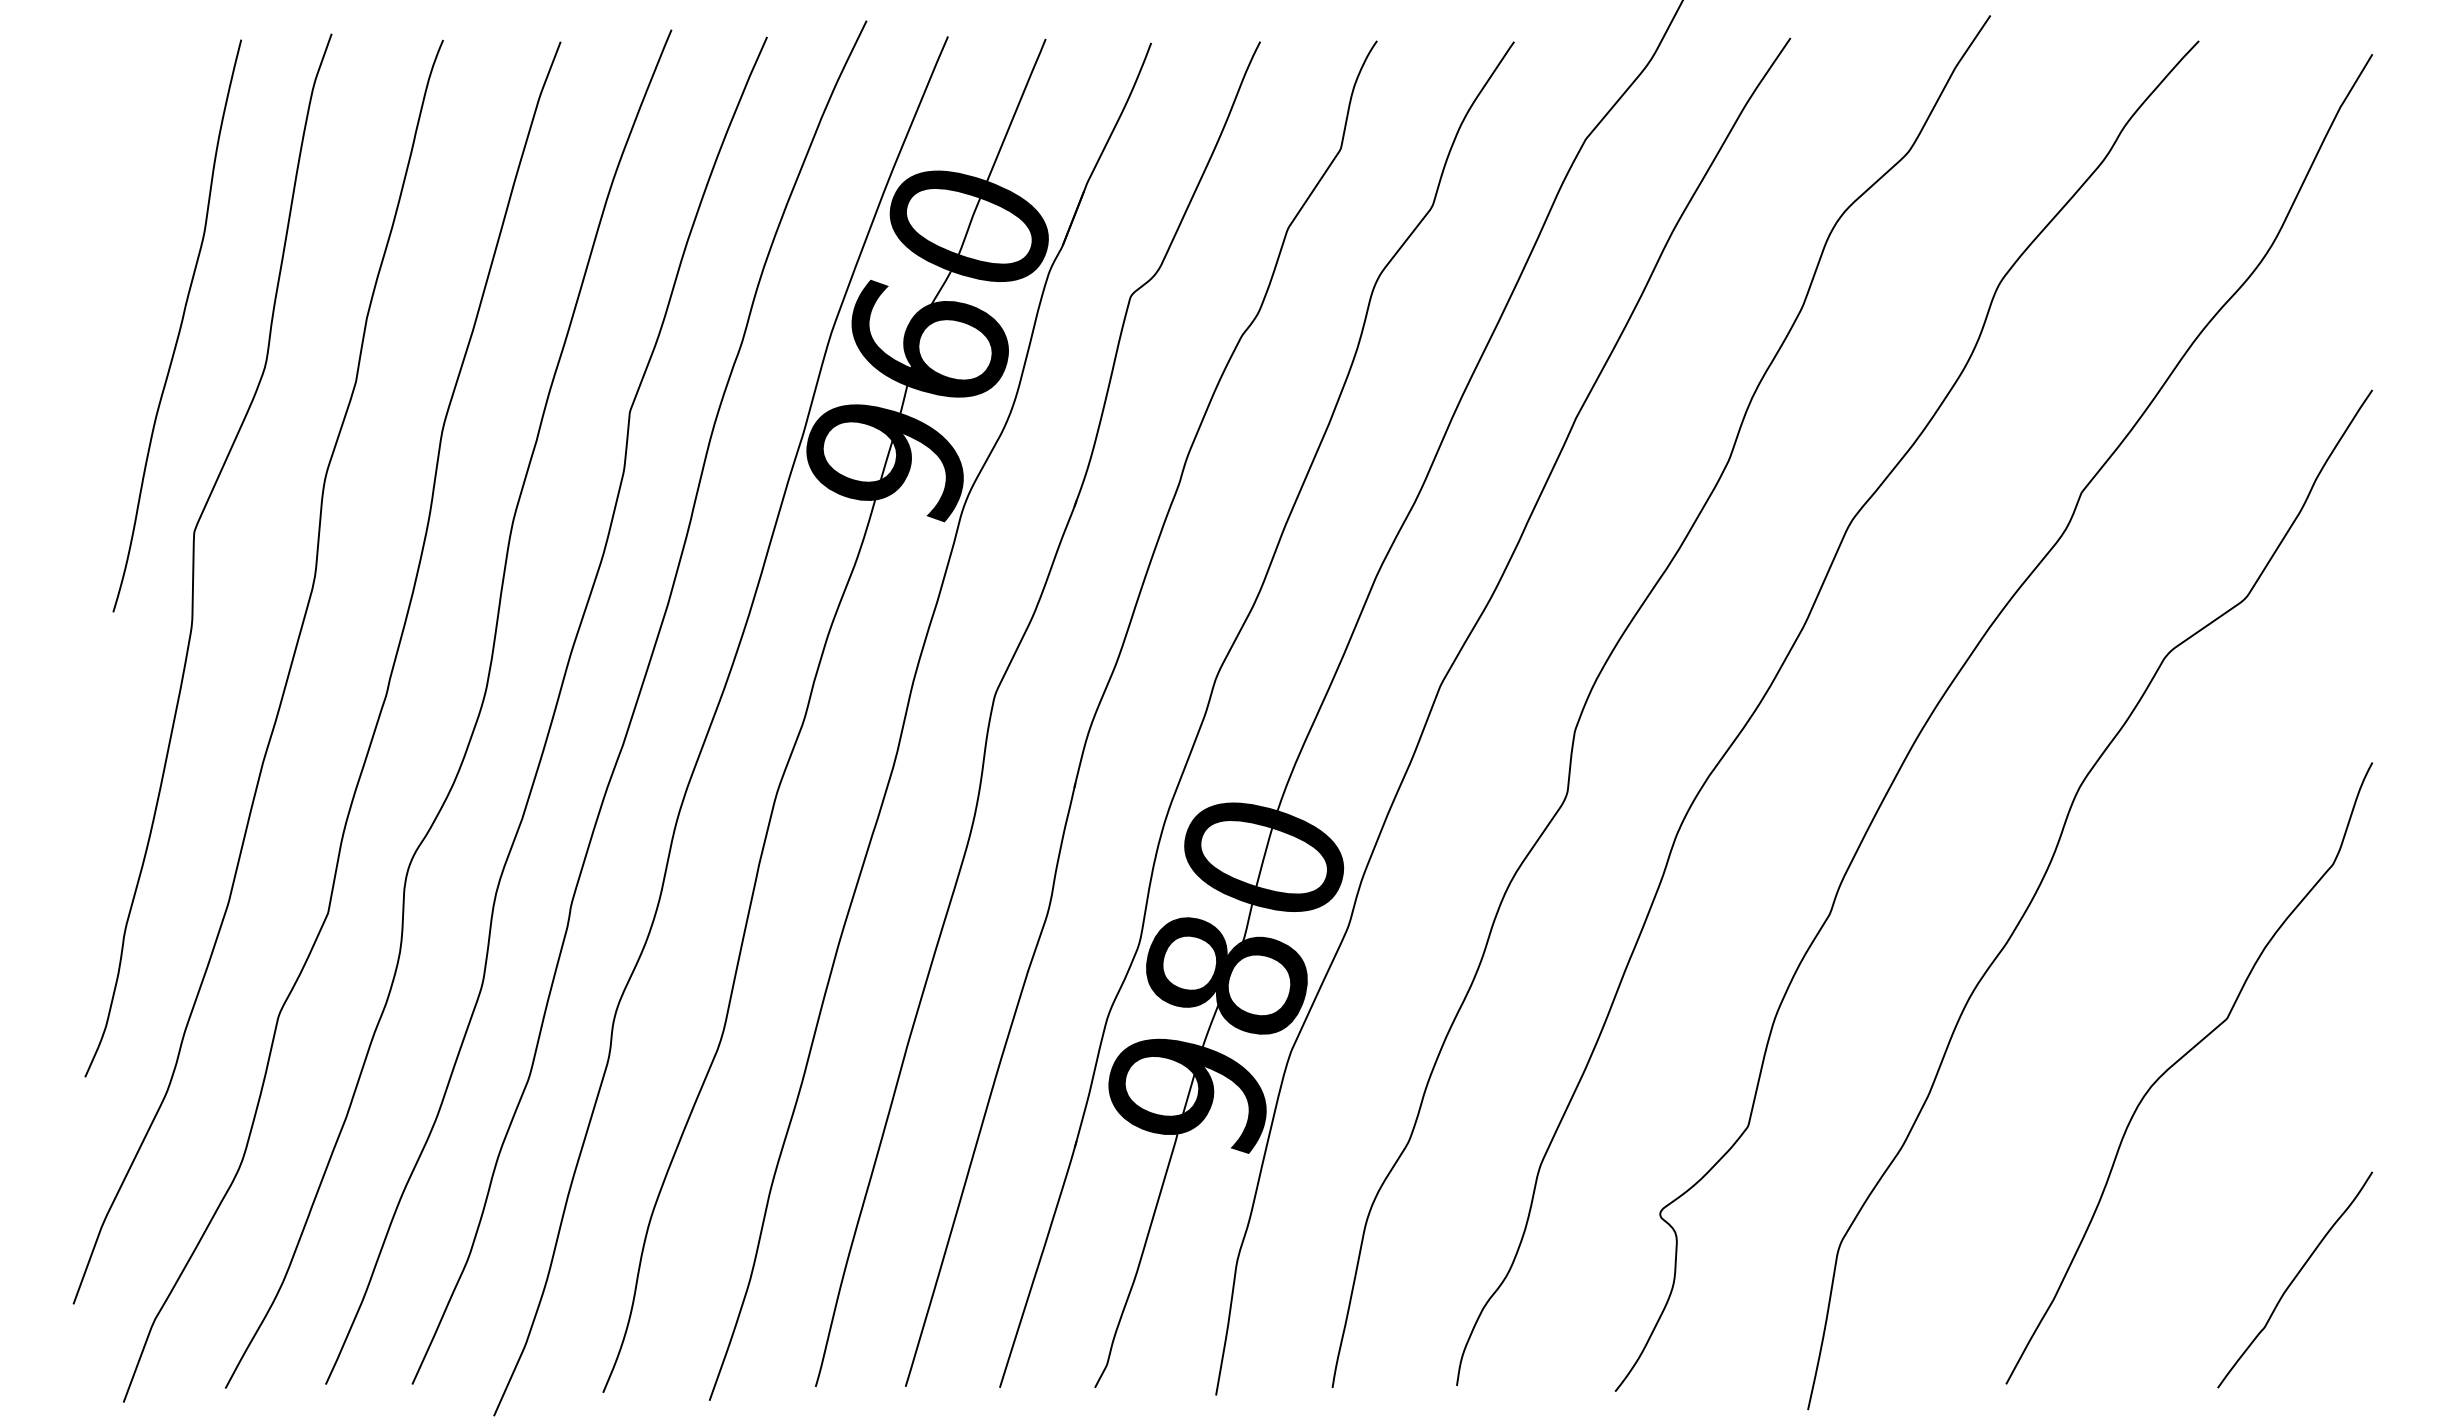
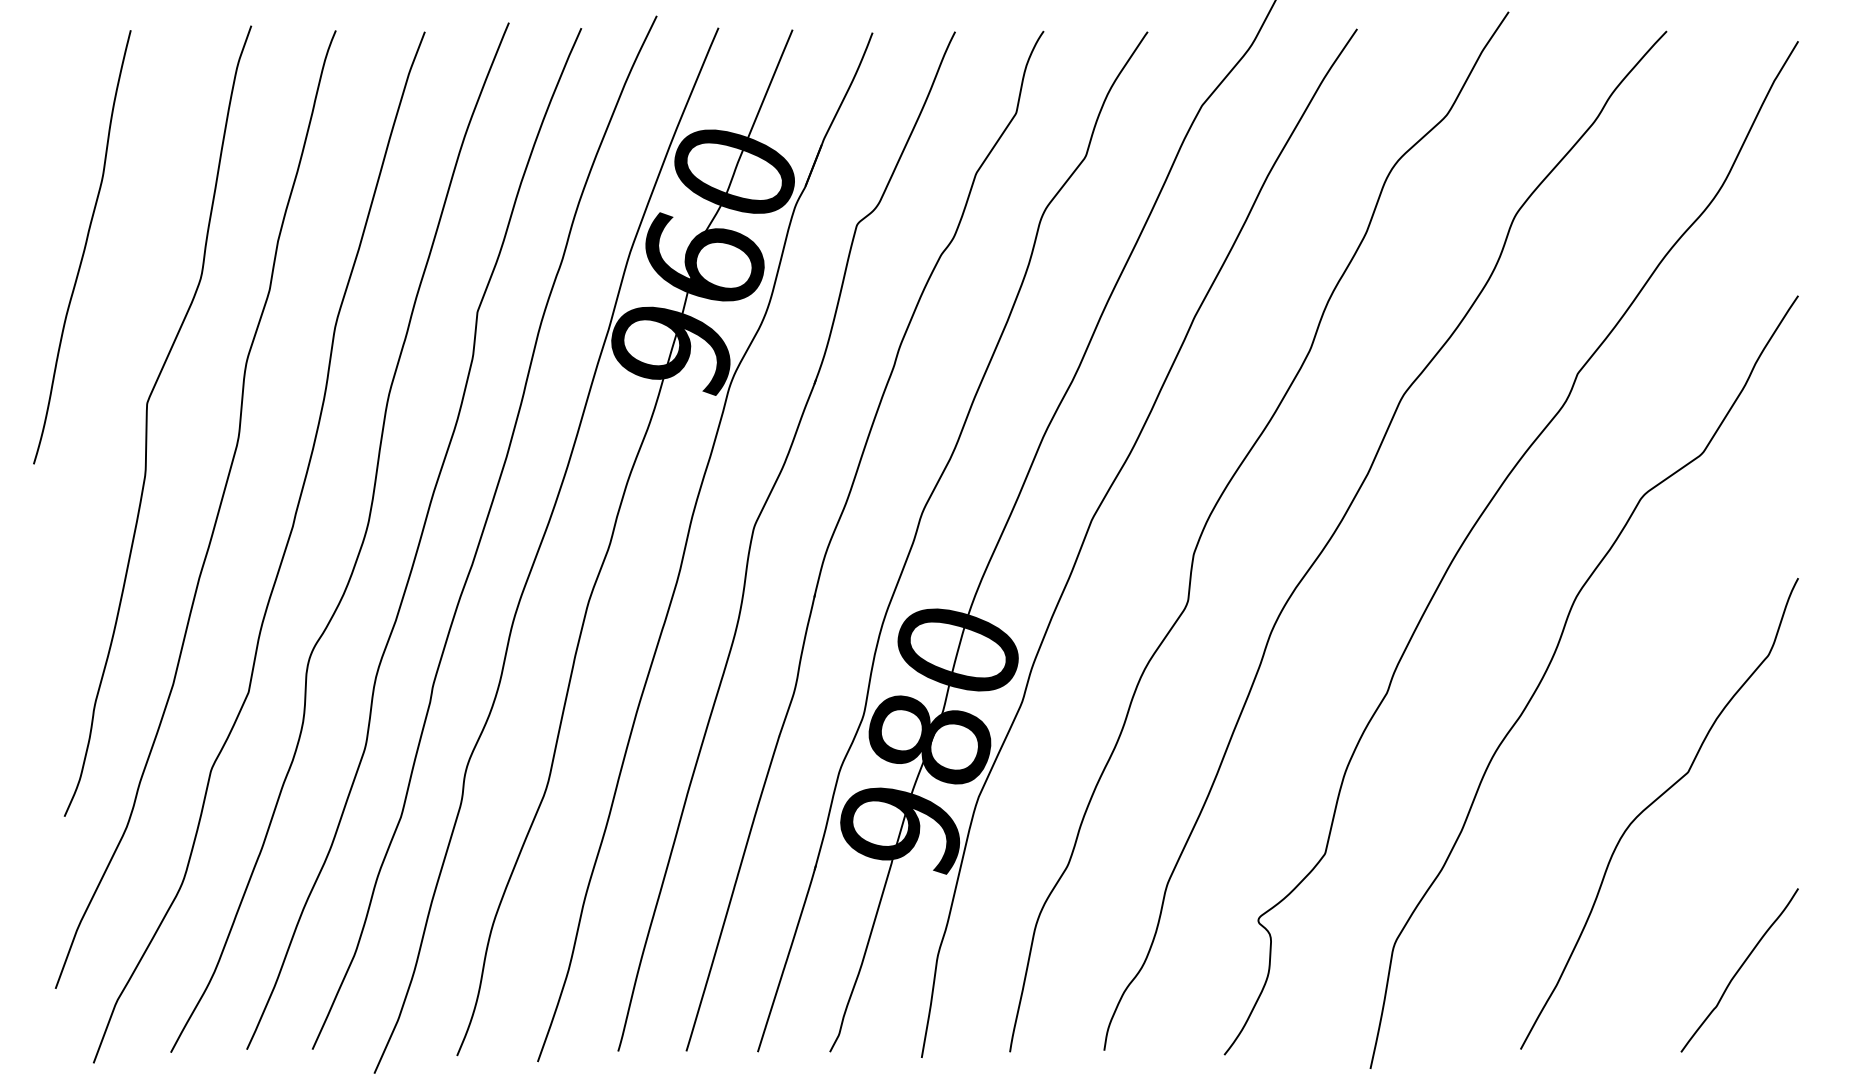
curve: (178, 327) -> (83, 248), moved

